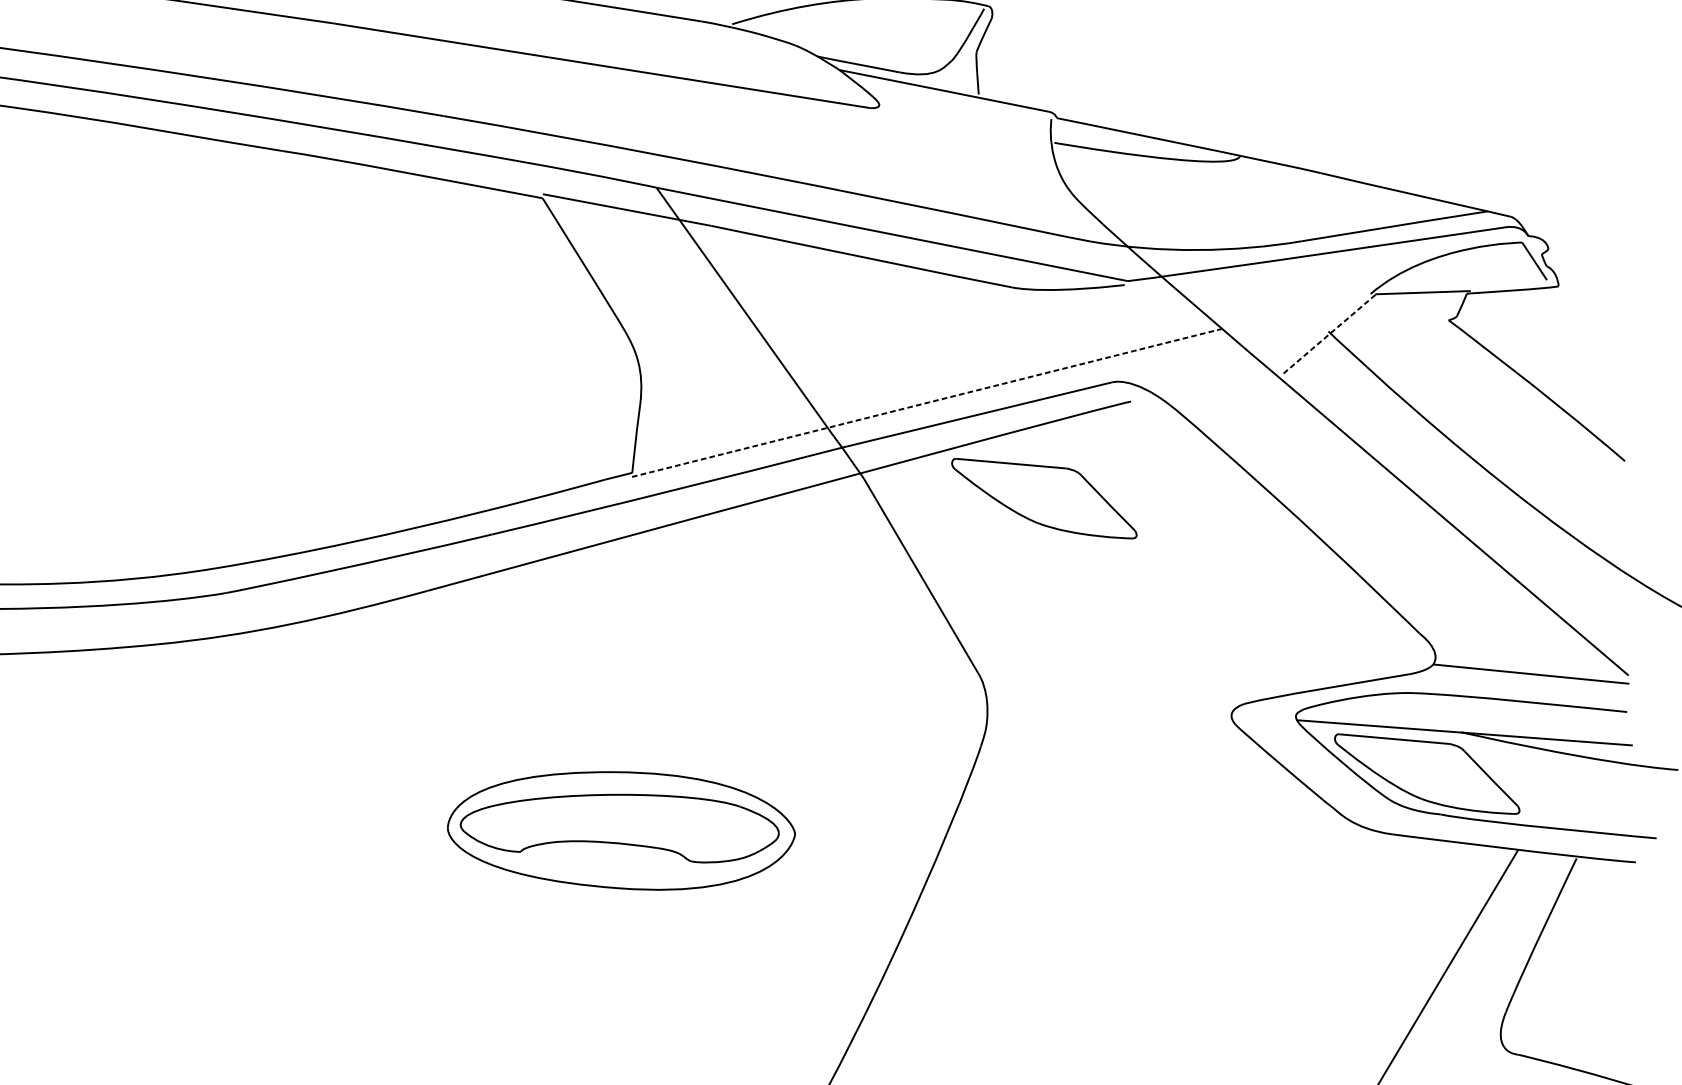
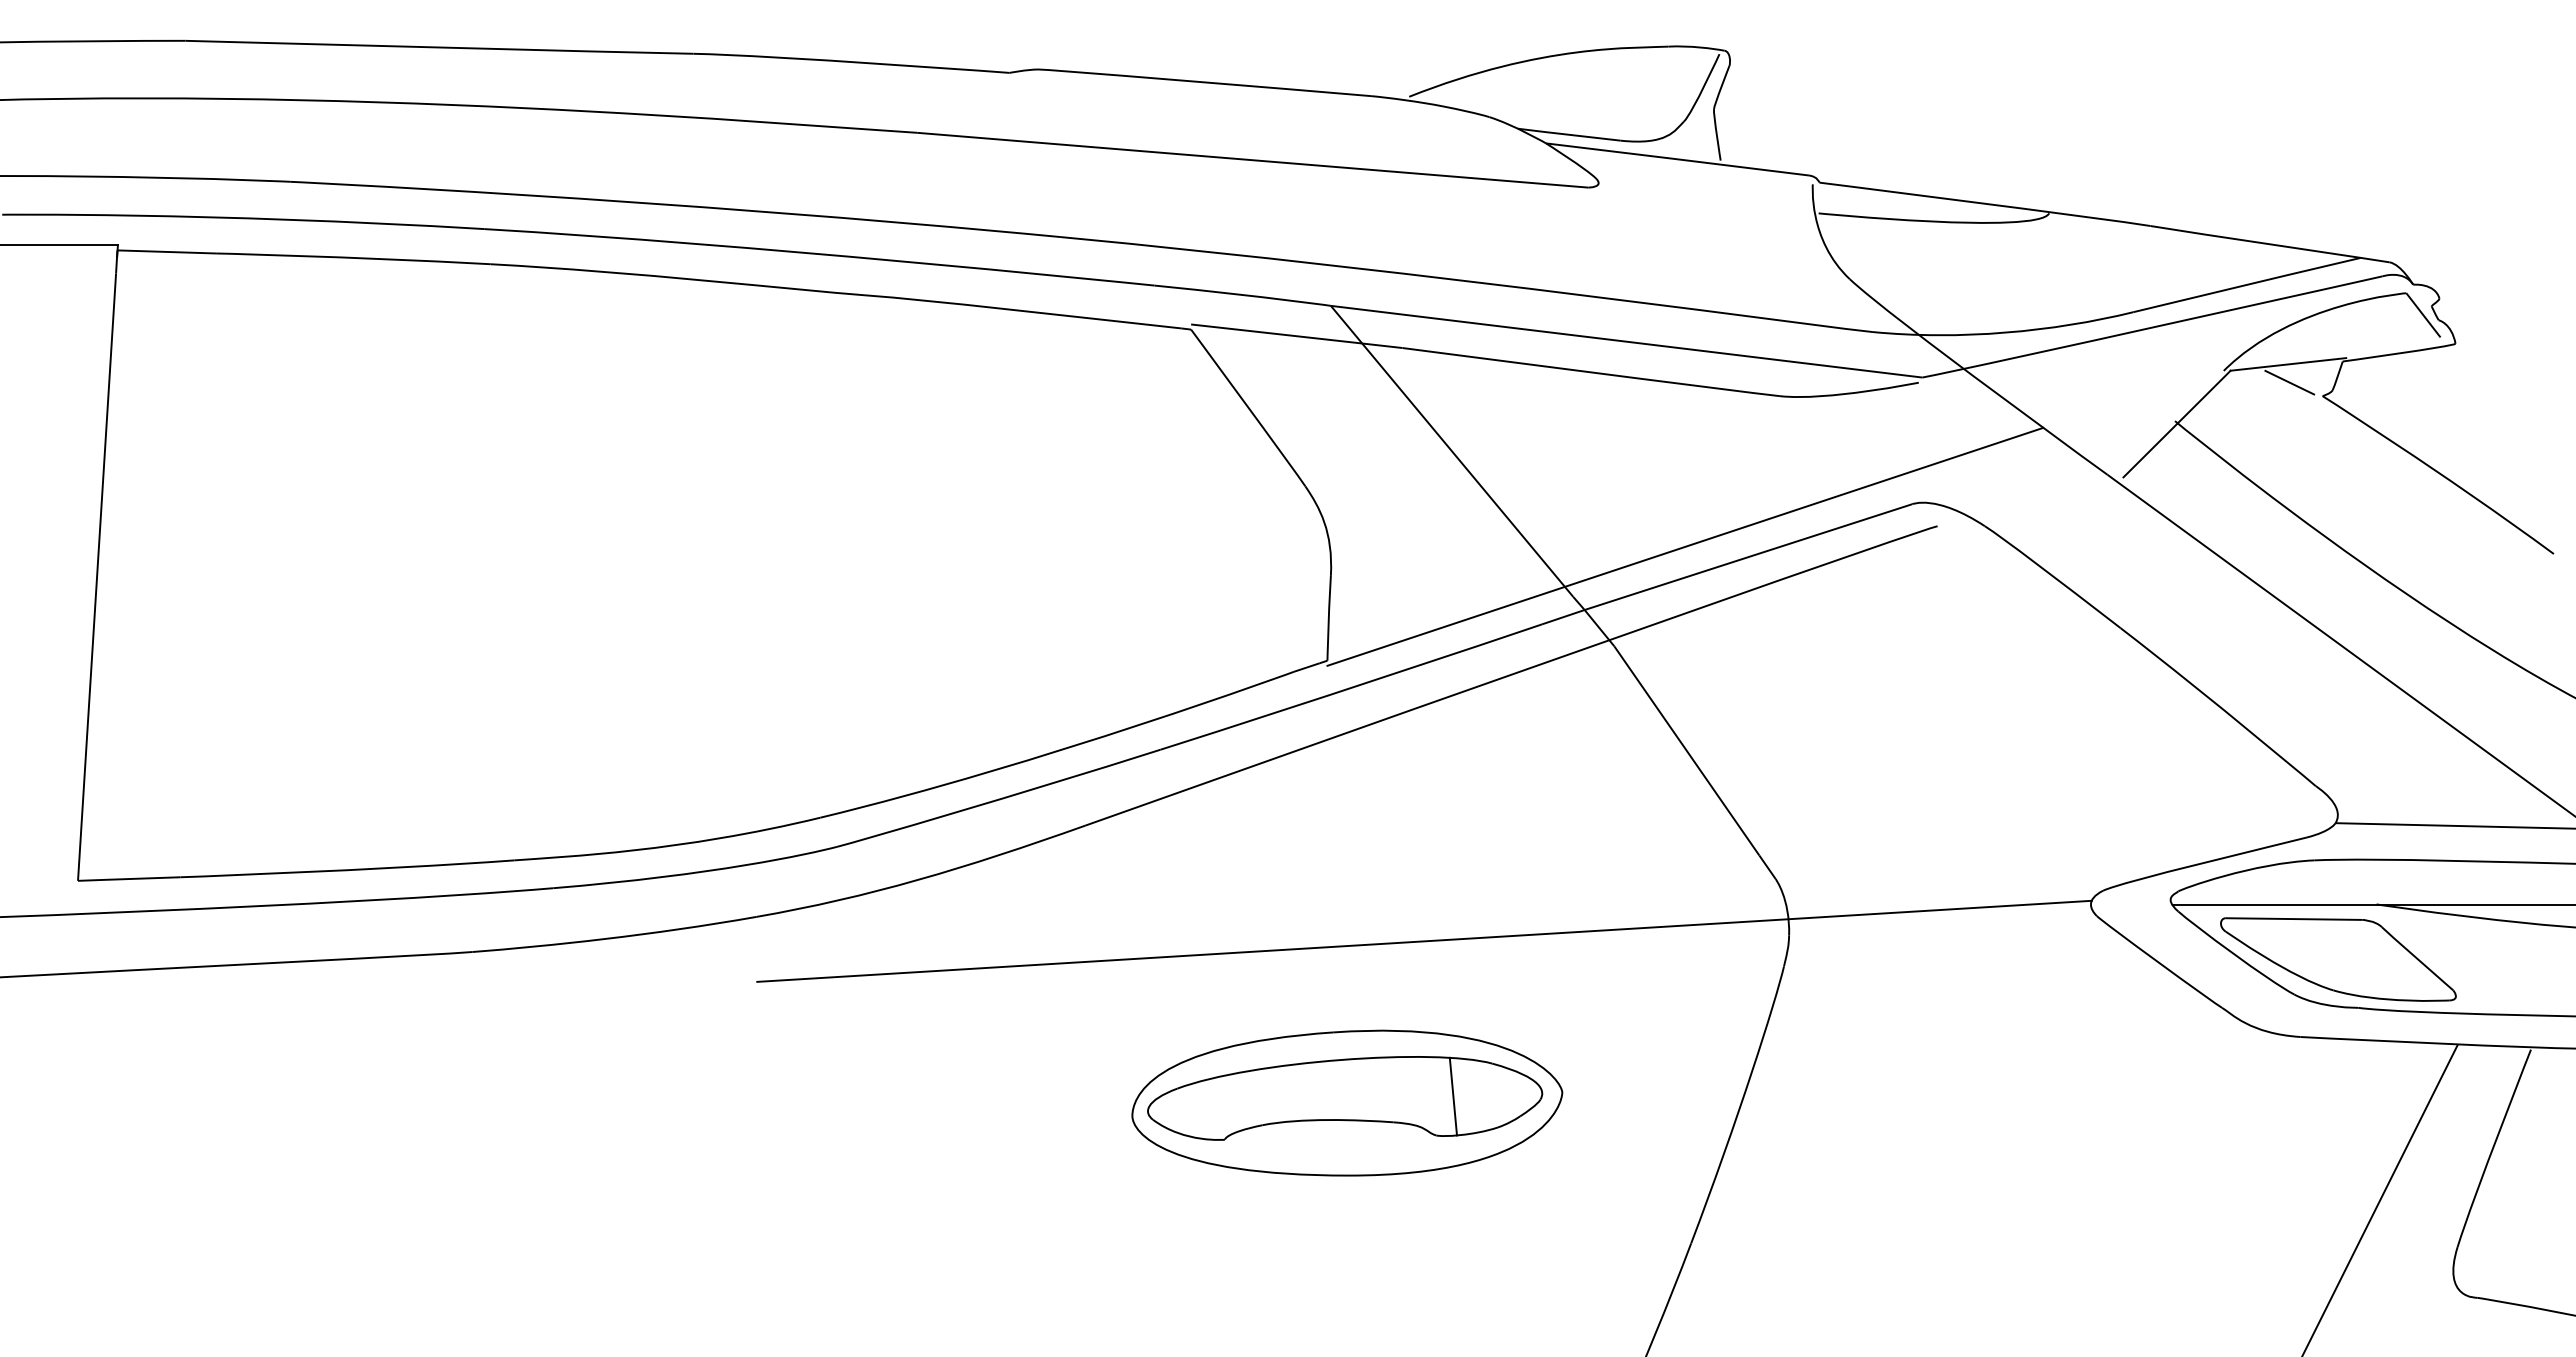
line: (1422, 307) -> (2289, 382), added
line: (1330, 334) -> (2177, 424), dashed -> solid
line: (927, 402) -> (1685, 546), dashed -> solid
part: (1044, 498) -> (1839, 654), removed
line: (693, 703) -> (1424, 940), added
line: (707, 830) -> (1453, 1096), added

